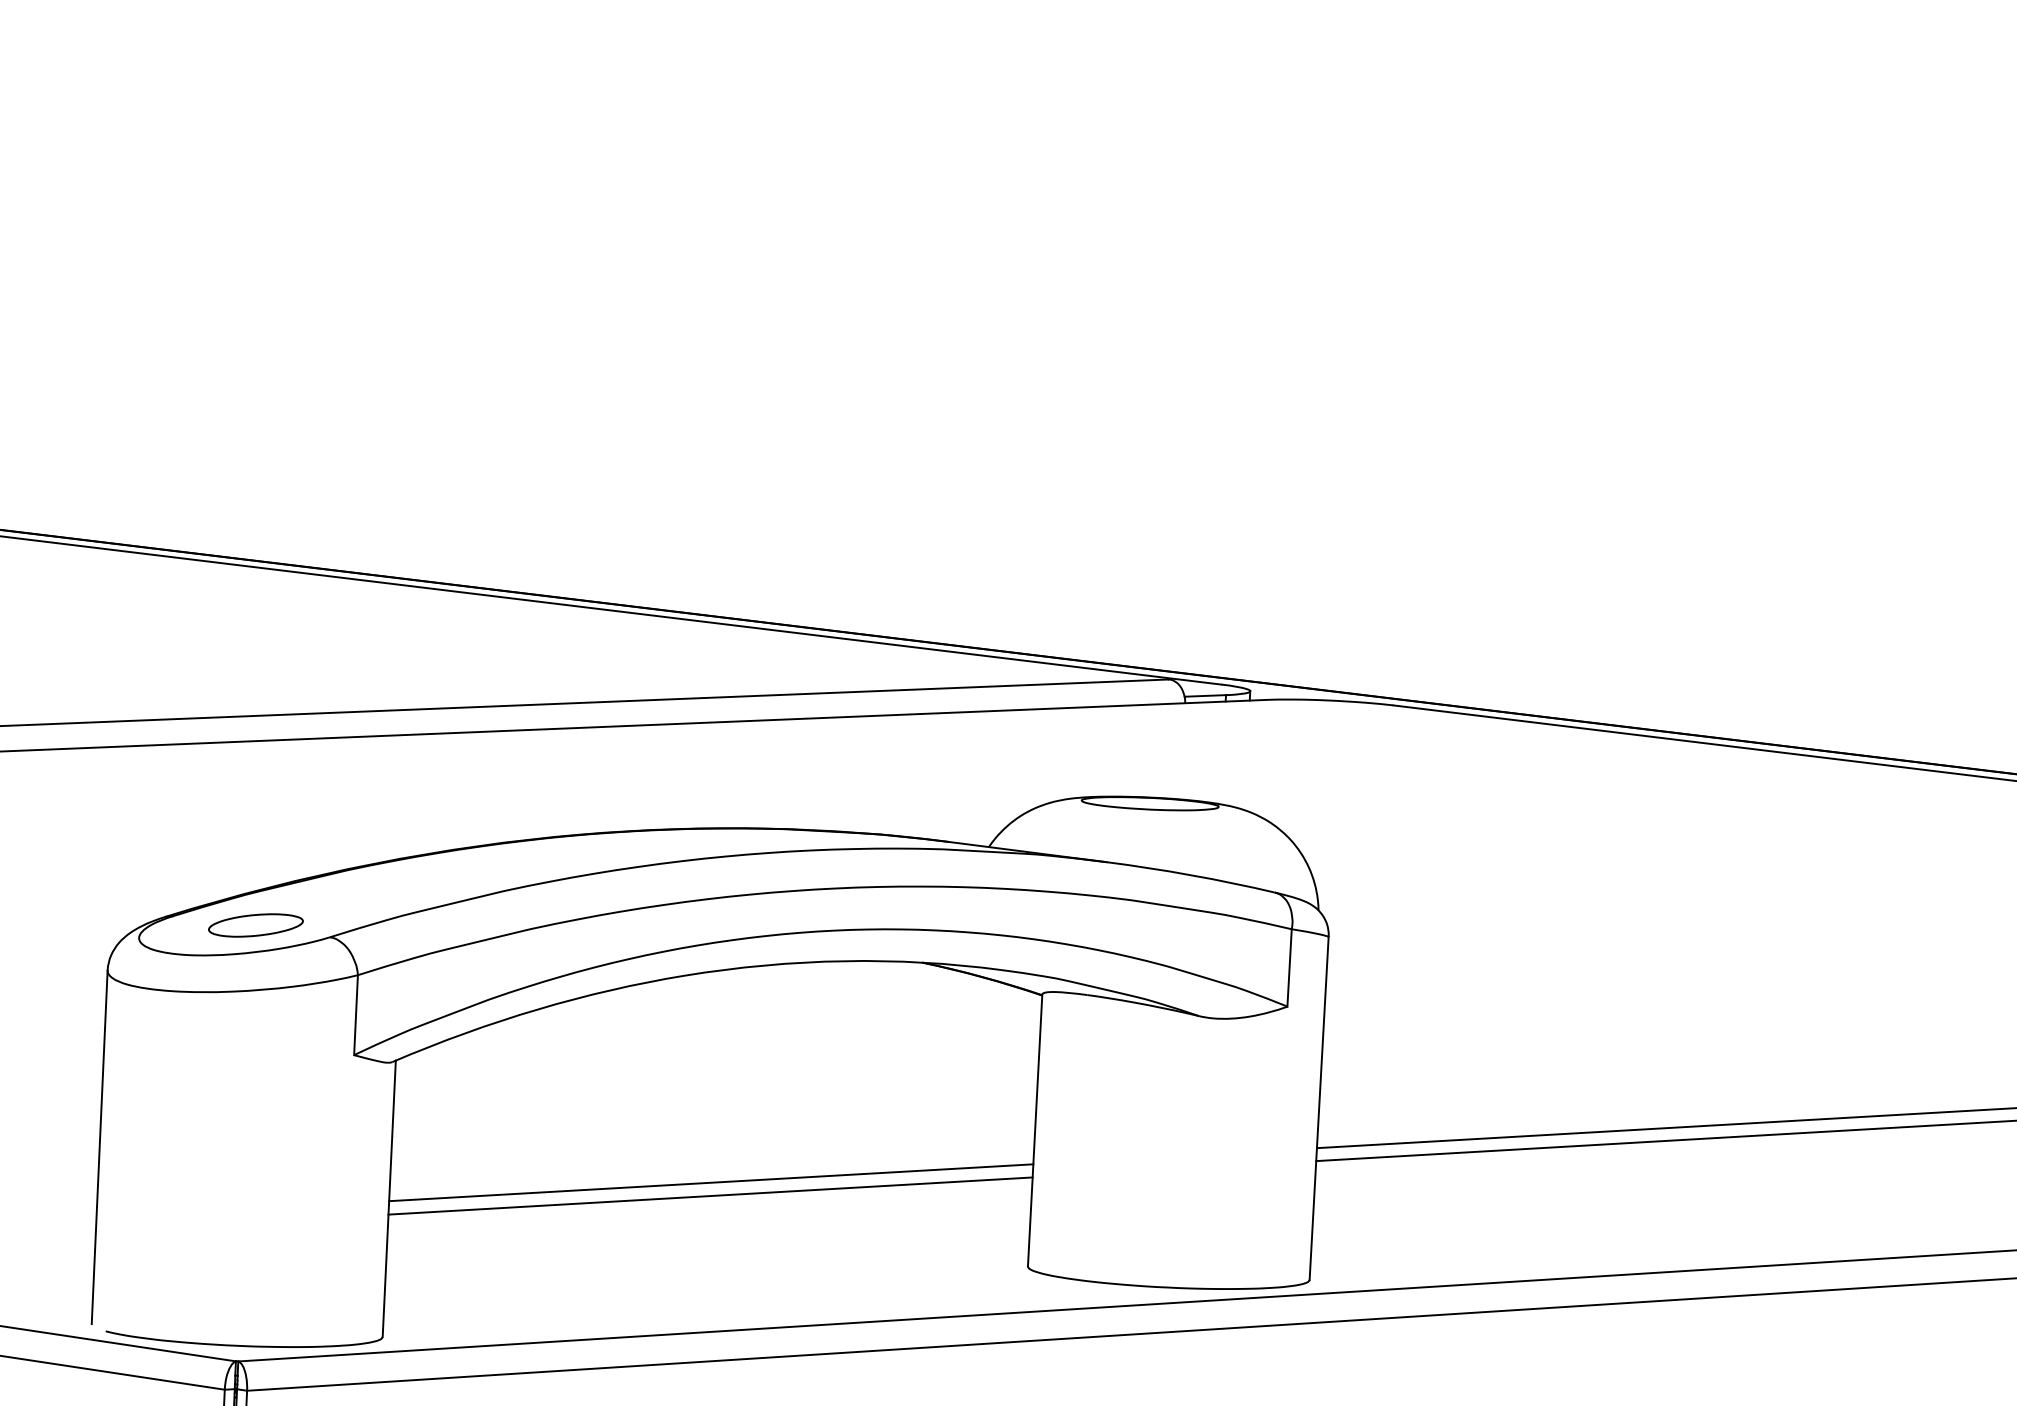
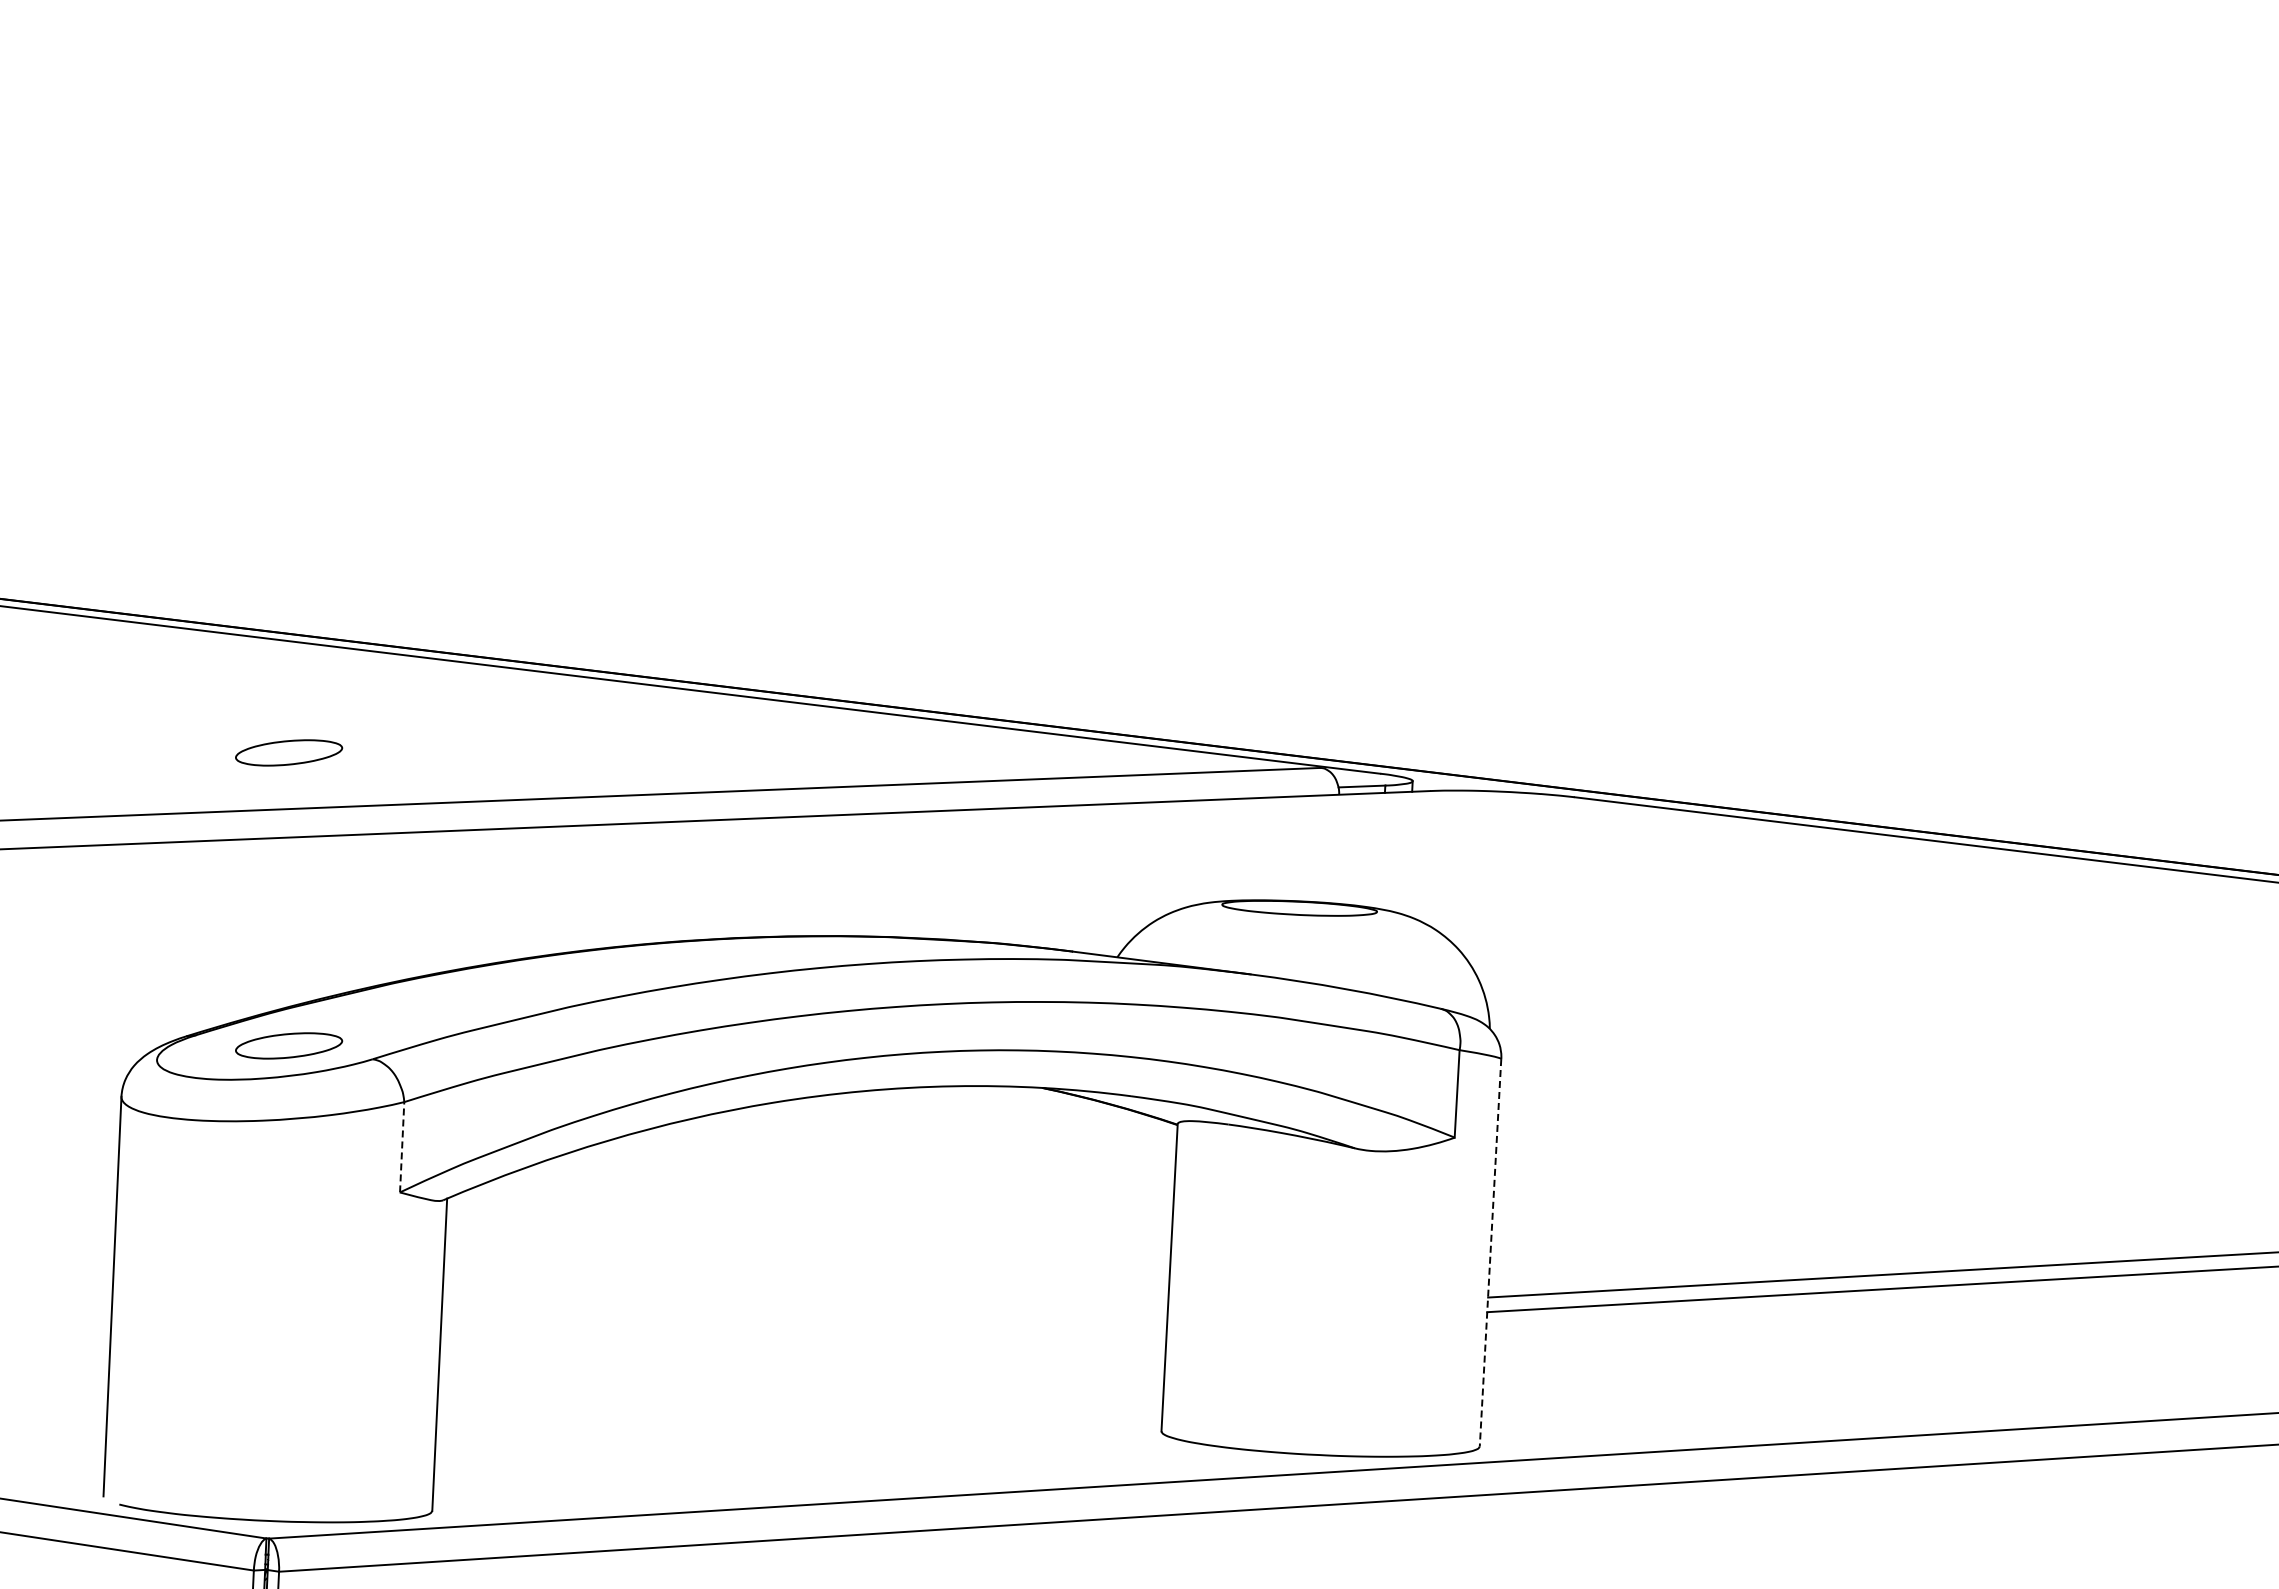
part: (256, 665) -> (289, 752), added
line: (356, 1014) -> (402, 1146), solid -> dashed
line: (1319, 1109) -> (1490, 1253), solid -> dashed
line: (711, 1182) -> (803, 1336), removed
line: (710, 1195) -> (802, 1351), removed

